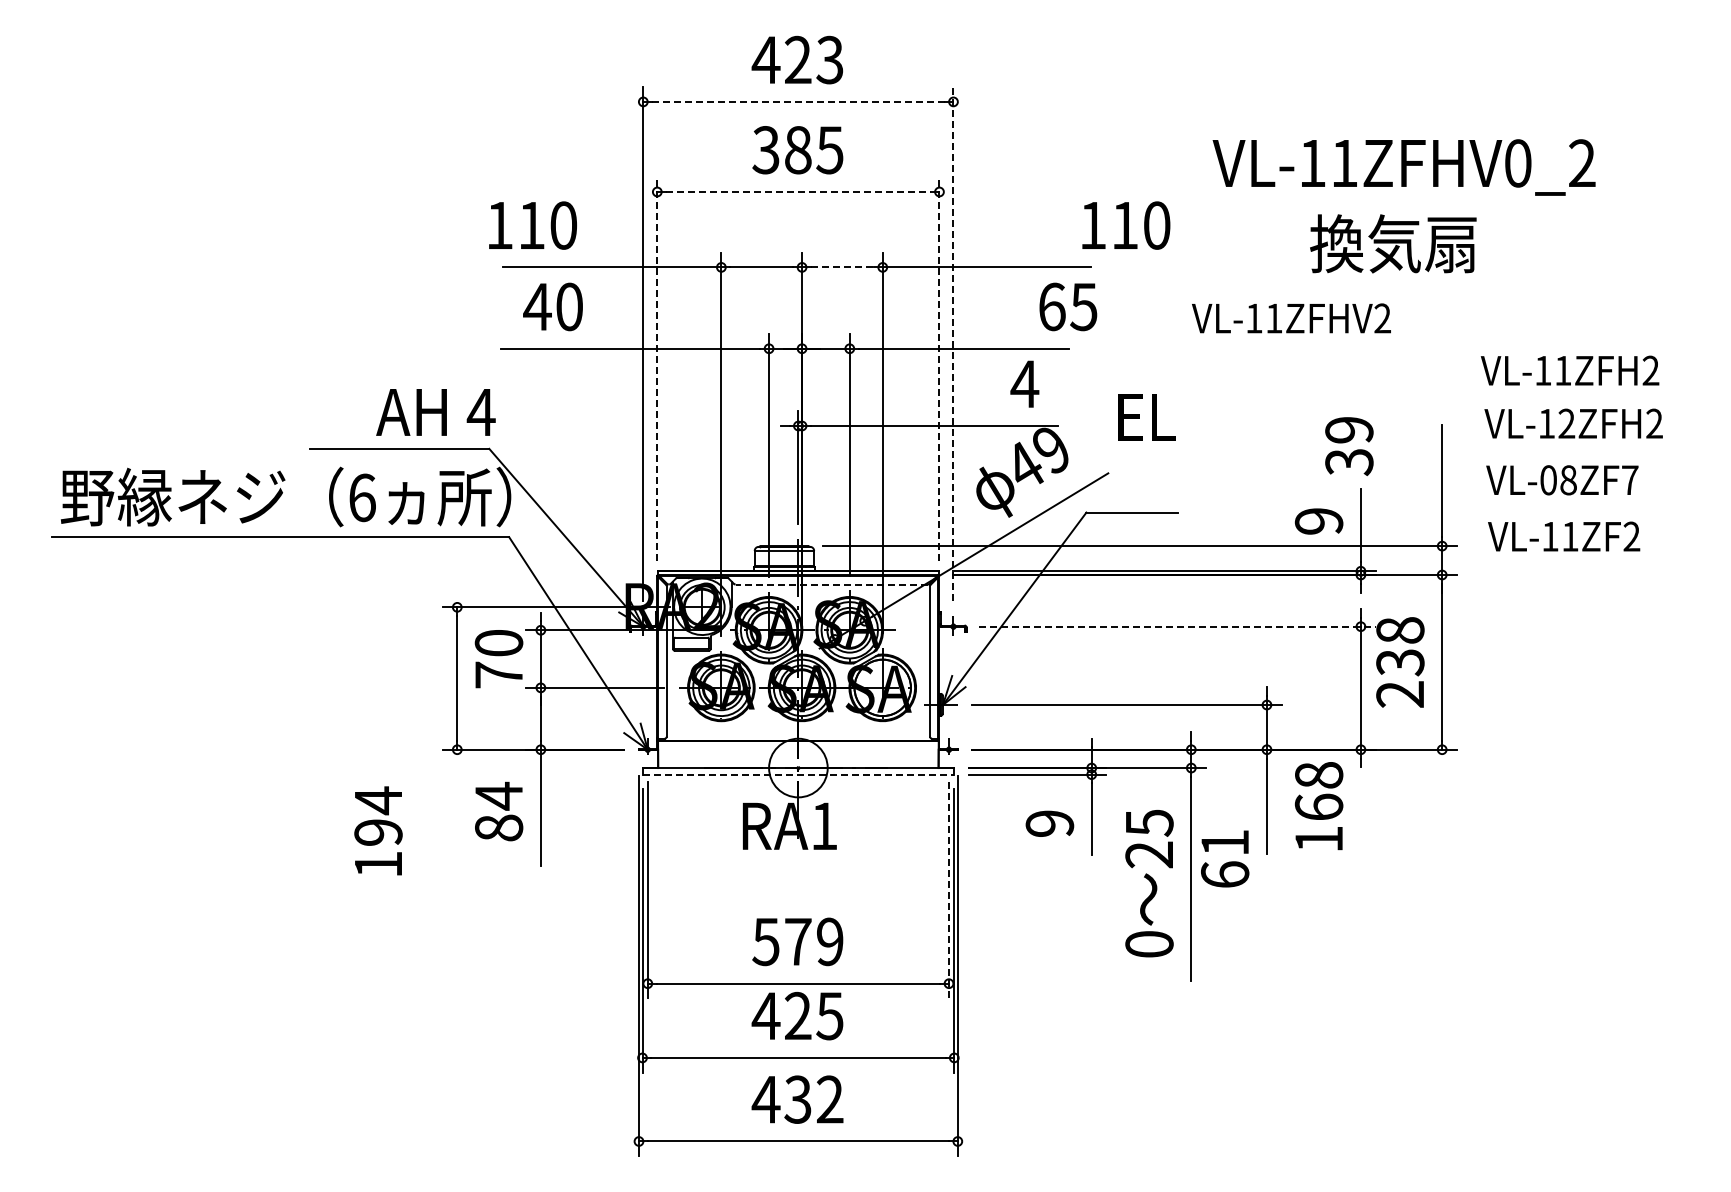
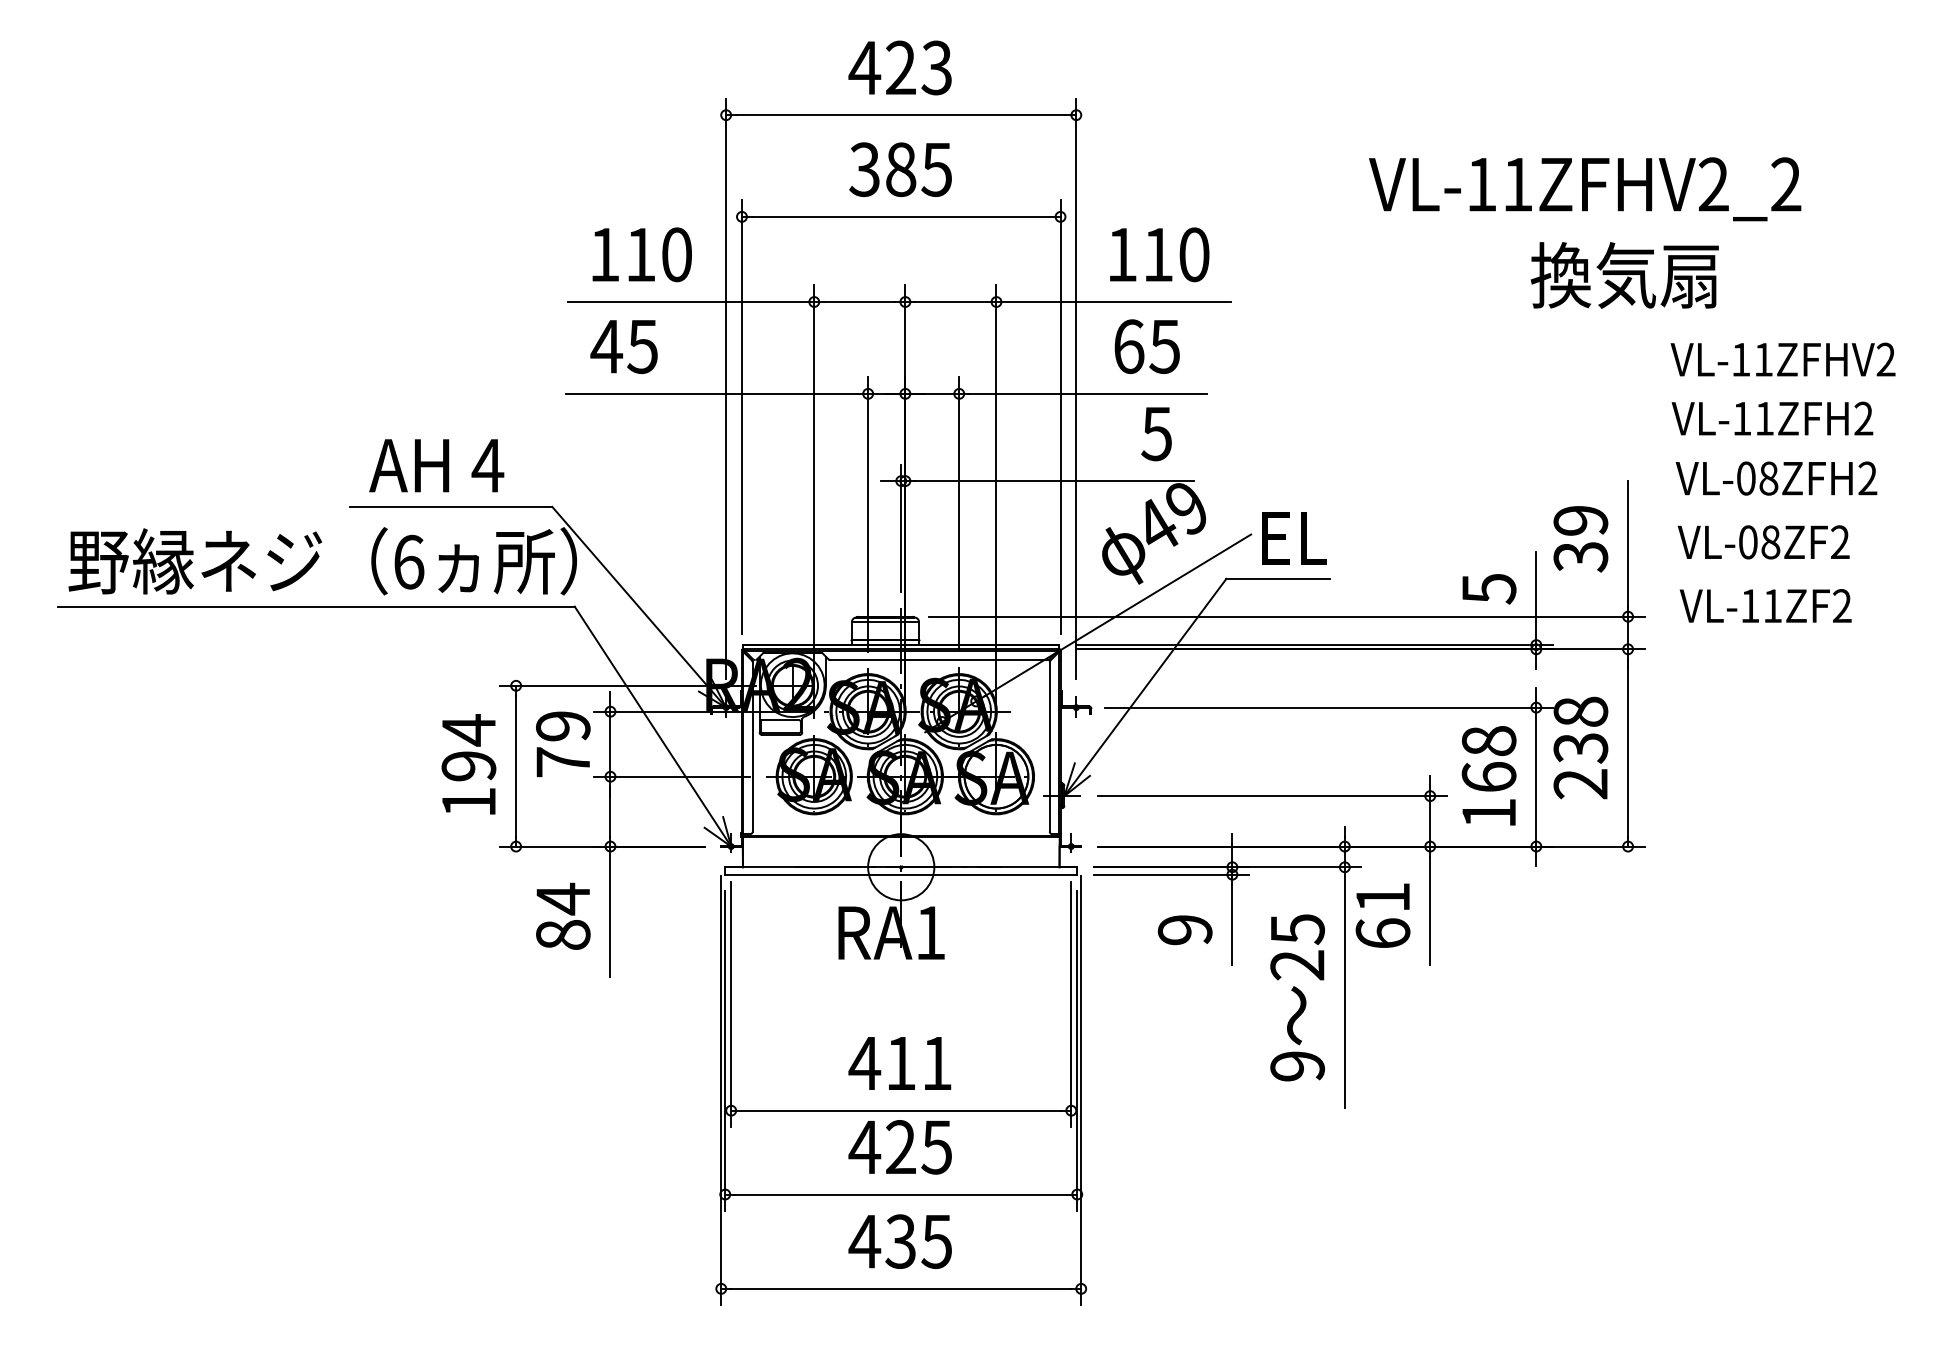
line: (798, 101) -> (901, 114), dashed -> solid
text: (1518, 163) -> (1714, 184), VL-11ZFHV0_2 -> VL-11ZFHV2_2
line: (798, 191) -> (901, 216), dashed -> solid
text: (532, 225) -> (641, 254), moved
text: (1126, 225) -> (1159, 254), moved
text: (1393, 243) -> (1625, 275), moved
line: (842, 267) -> (951, 302), dashed -> solid
text: (568, 306) -> (641, 346), 40 -> 45
text: (1068, 306) -> (1147, 346), moved
text: (1291, 318) -> (1783, 359), moved
line: (953, 343) -> (1076, 387), dashed -> solid
line: (657, 368) -> (742, 416), dashed -> solid
line: (939, 368) -> (1060, 416), dashed -> solid
text: (1024, 384) -> (1156, 434), 4 -> 5
text: (435, 412) -> (436, 465), moved
text: (1146, 417) -> (1294, 538), moved
text: (1556, 423) -> (1757, 478), VL-12ZFH2 -> VL-08ZFH2
text: (1349, 446) -> (1581, 539), moved
text: (1629, 479) -> (1839, 541), VL-08ZF7 -> VL-08ZF2
text: (1318, 521) -> (1488, 588), 9 -> 5
line: (831, 584) -> (938, 660), dashed -> solid
line: (1177, 626) -> (1329, 707), dashed -> solid
text: (498, 643) -> (562, 726), 70 -> 79
line: (798, 774) -> (901, 874), dashed -> solid
text: (1318, 806) -> (1488, 776), moved
text: (378, 830) -> (468, 763), moved
text: (1225, 858) -> (1383, 915), moved
line: (949, 890) -> (1071, 1005), dashed -> solid
text: (797, 941) -> (900, 1063), 579 -> 411
text: (1149, 944) -> (1297, 1066), 0 -> 9
text: (829, 1099) -> (936, 1241), 432 -> 435

